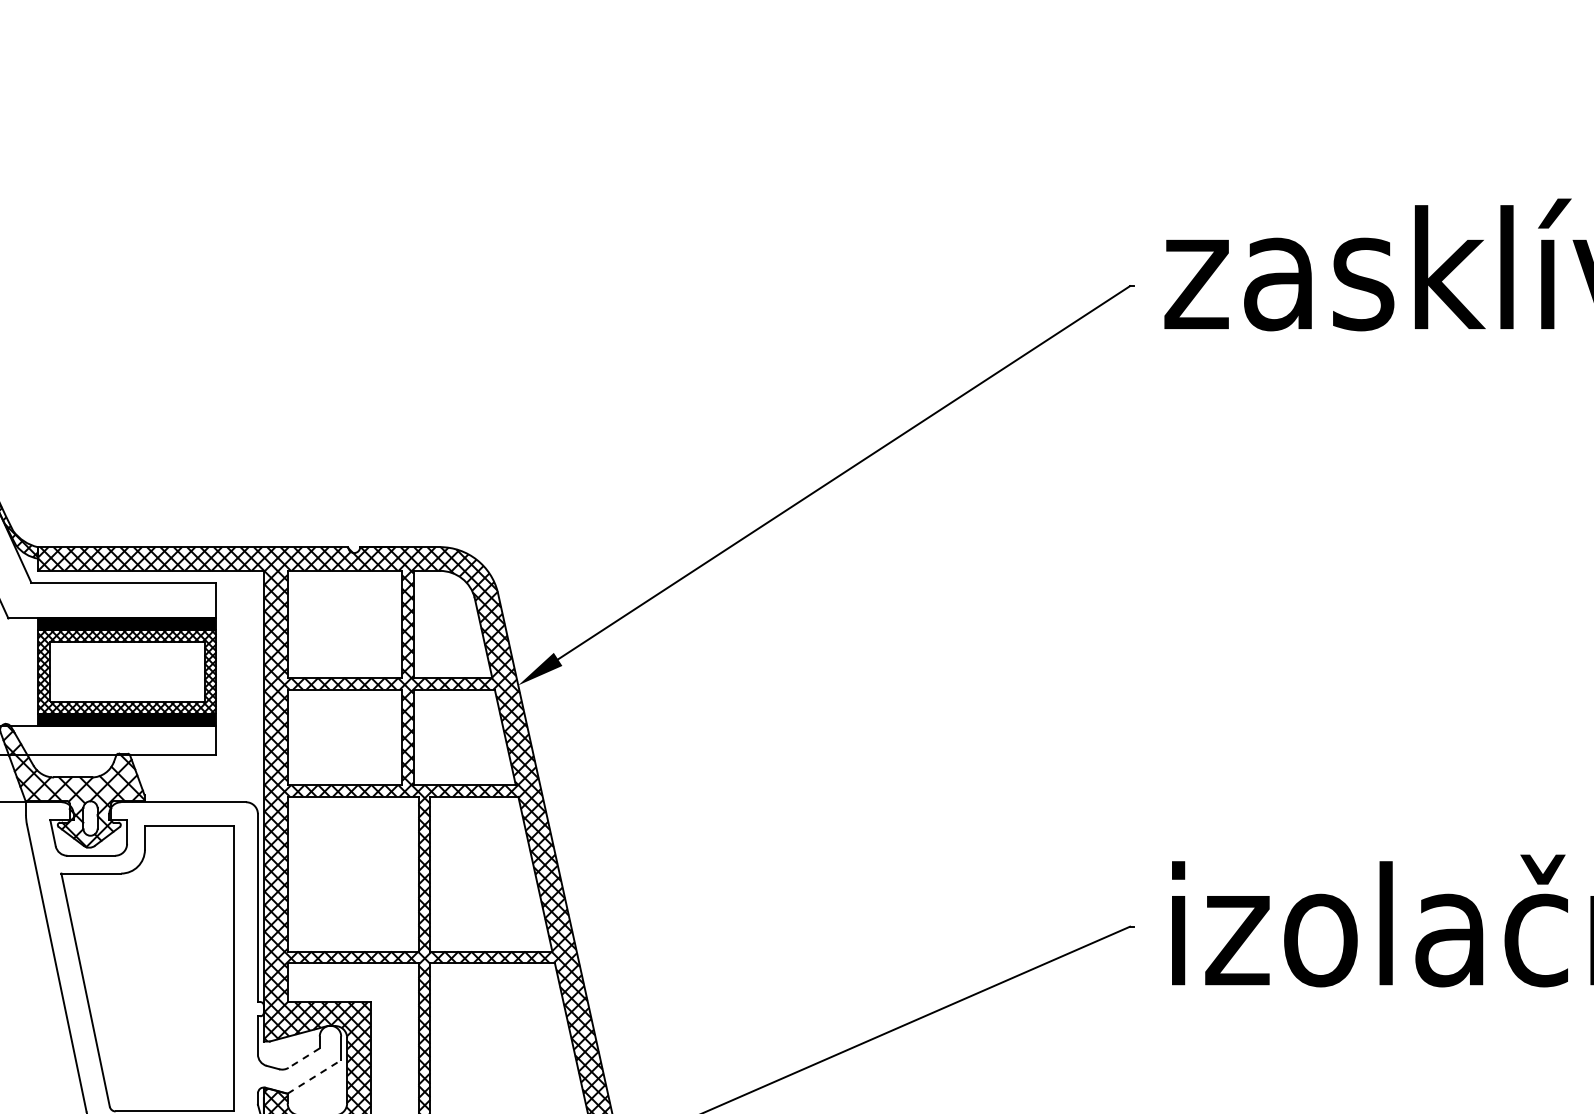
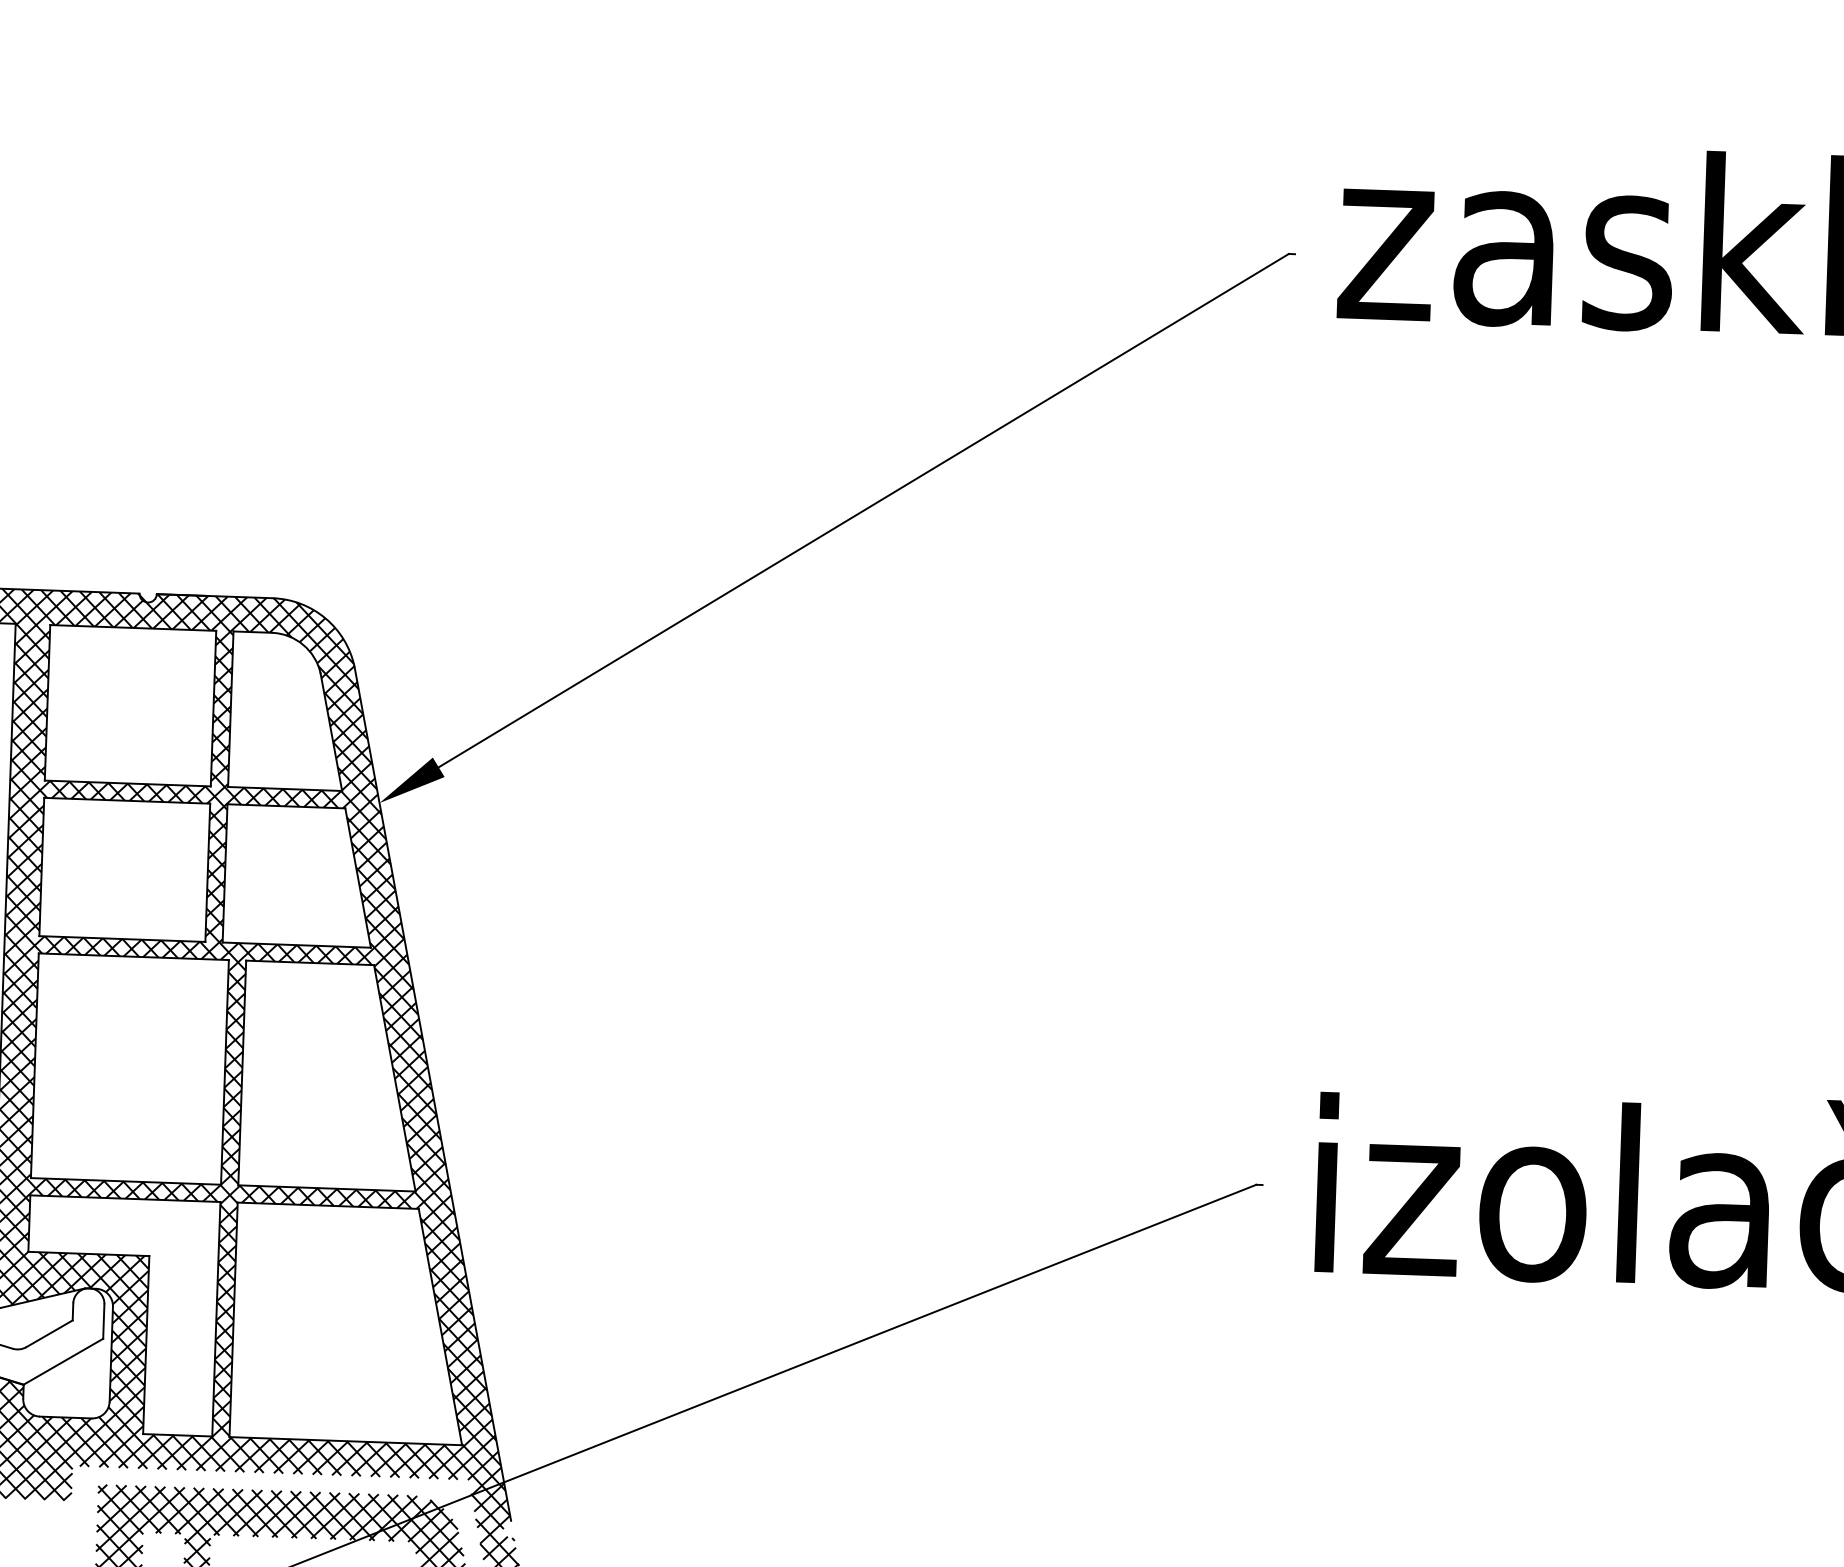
line: (303, 1058) -> (48, 1334), dashed -> solid
line: (314, 1076) -> (63, 1361), dashed -> solid

